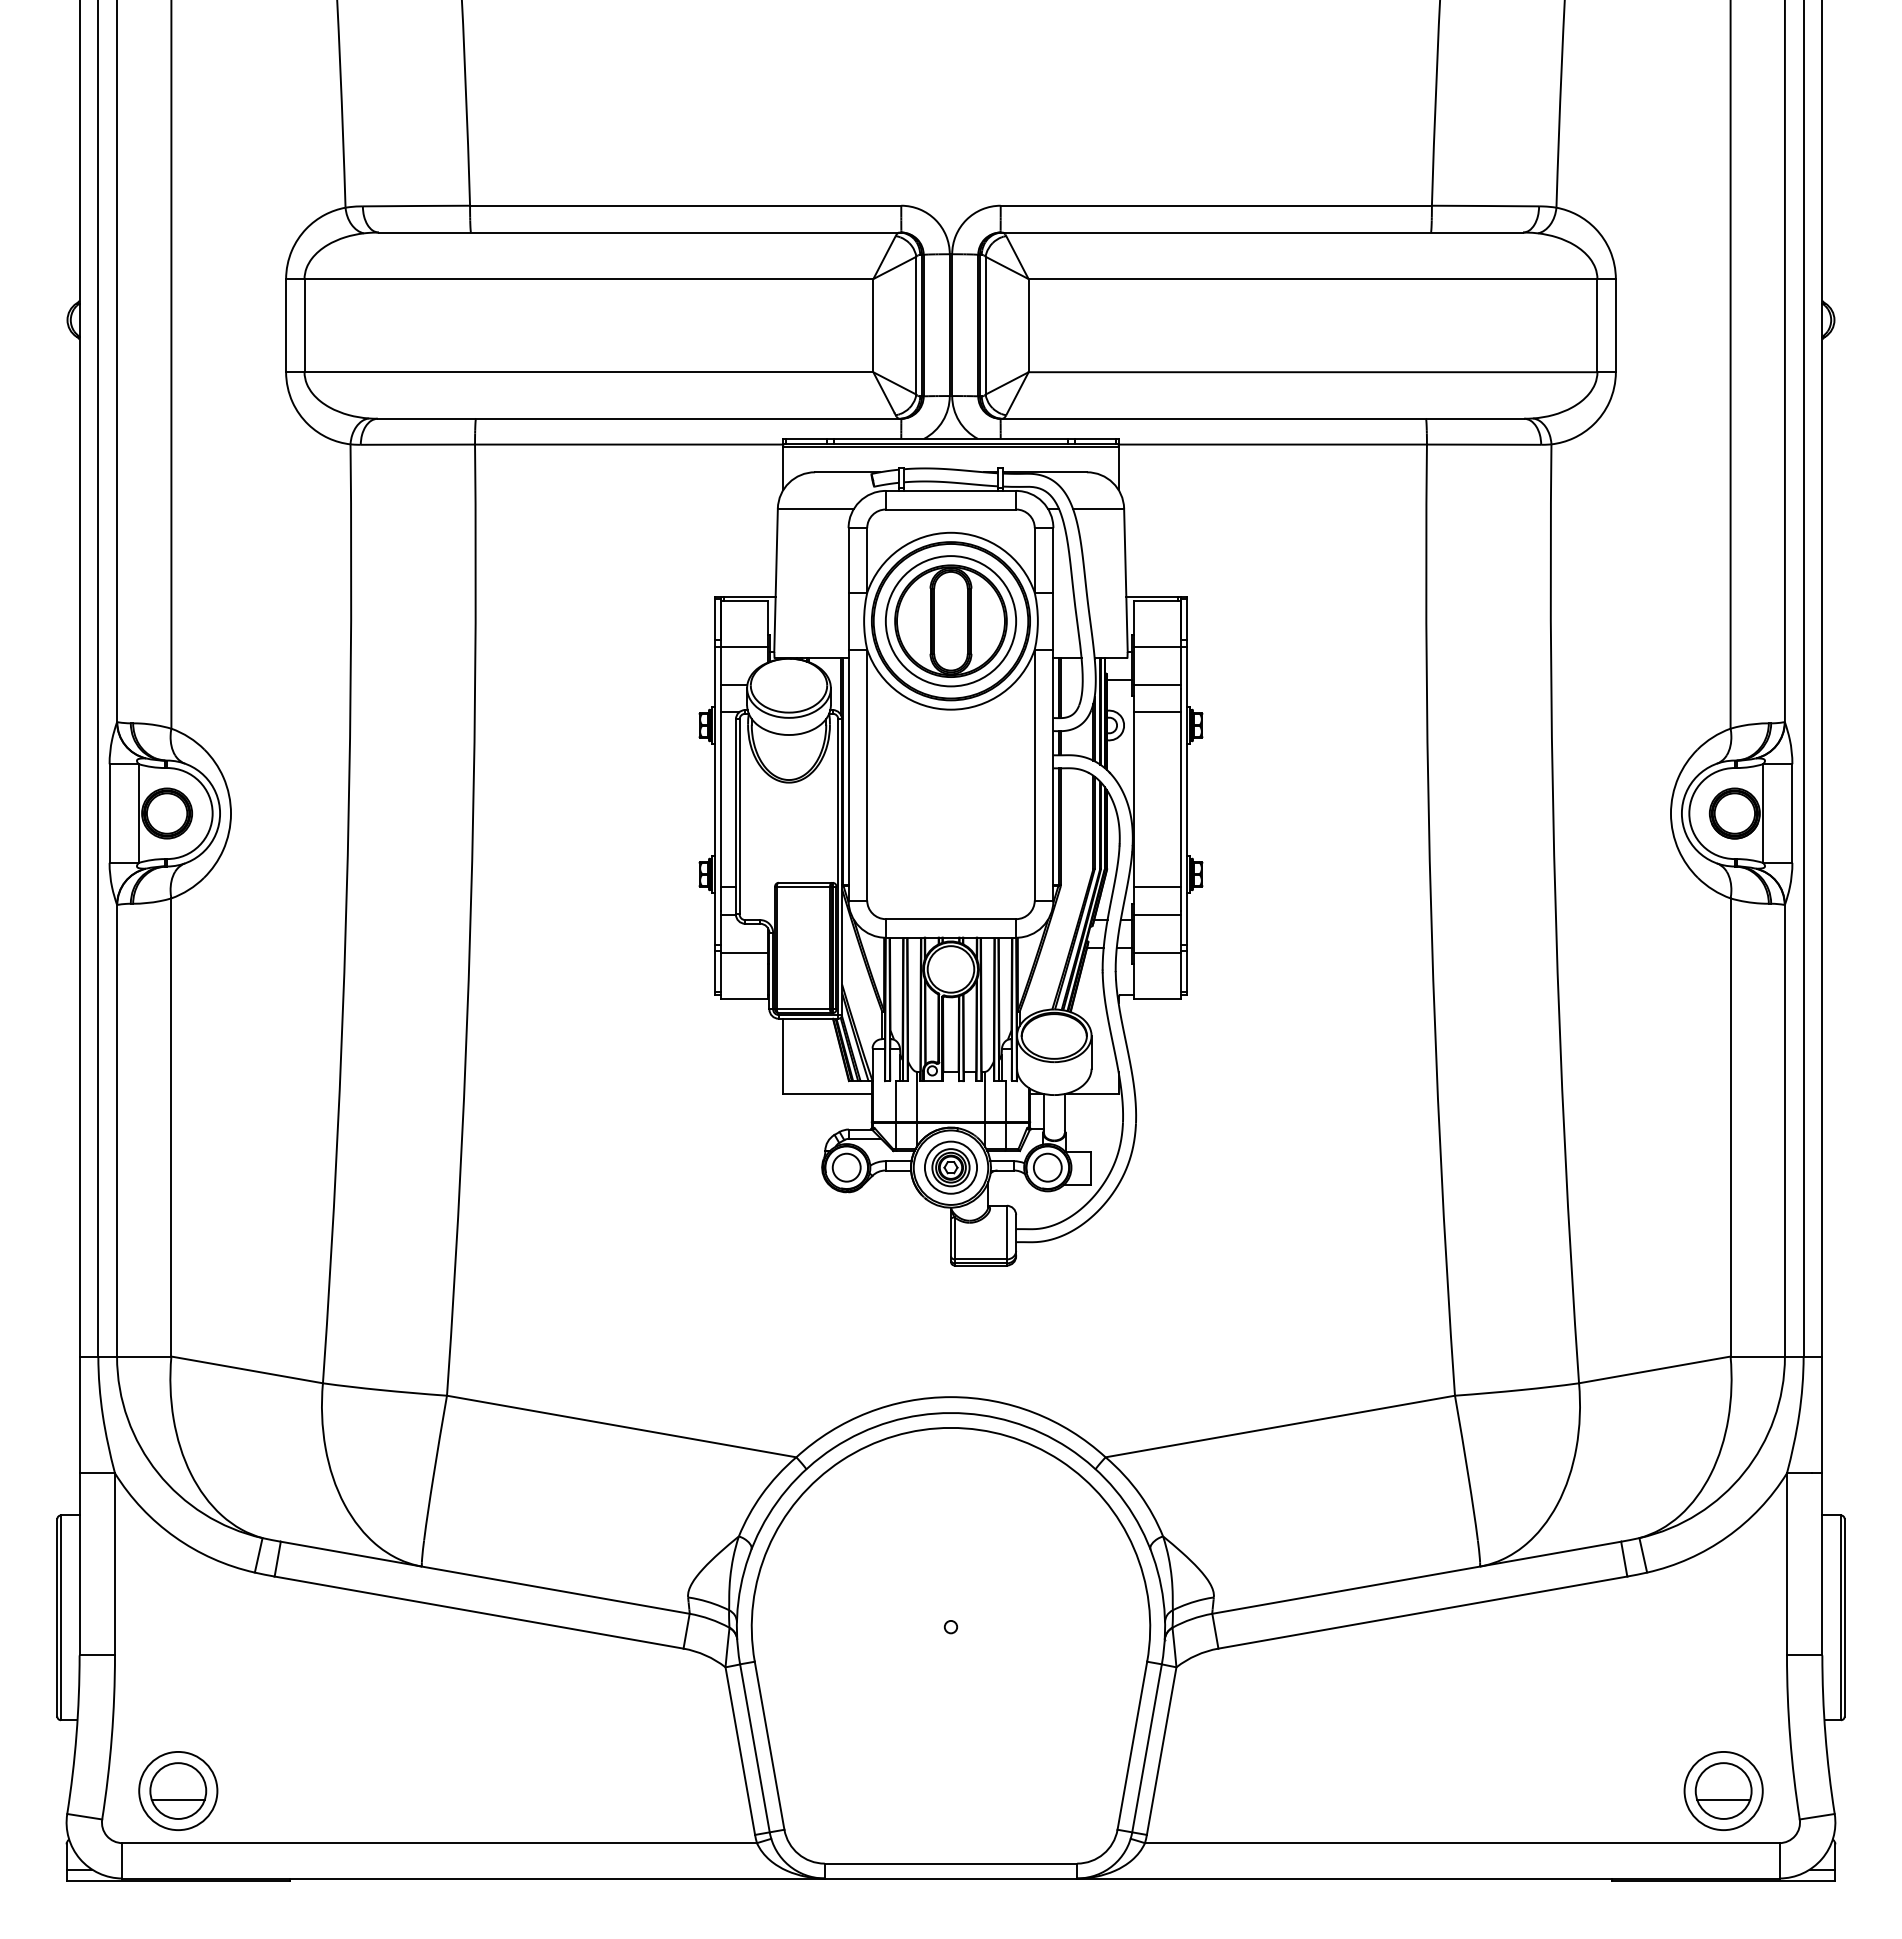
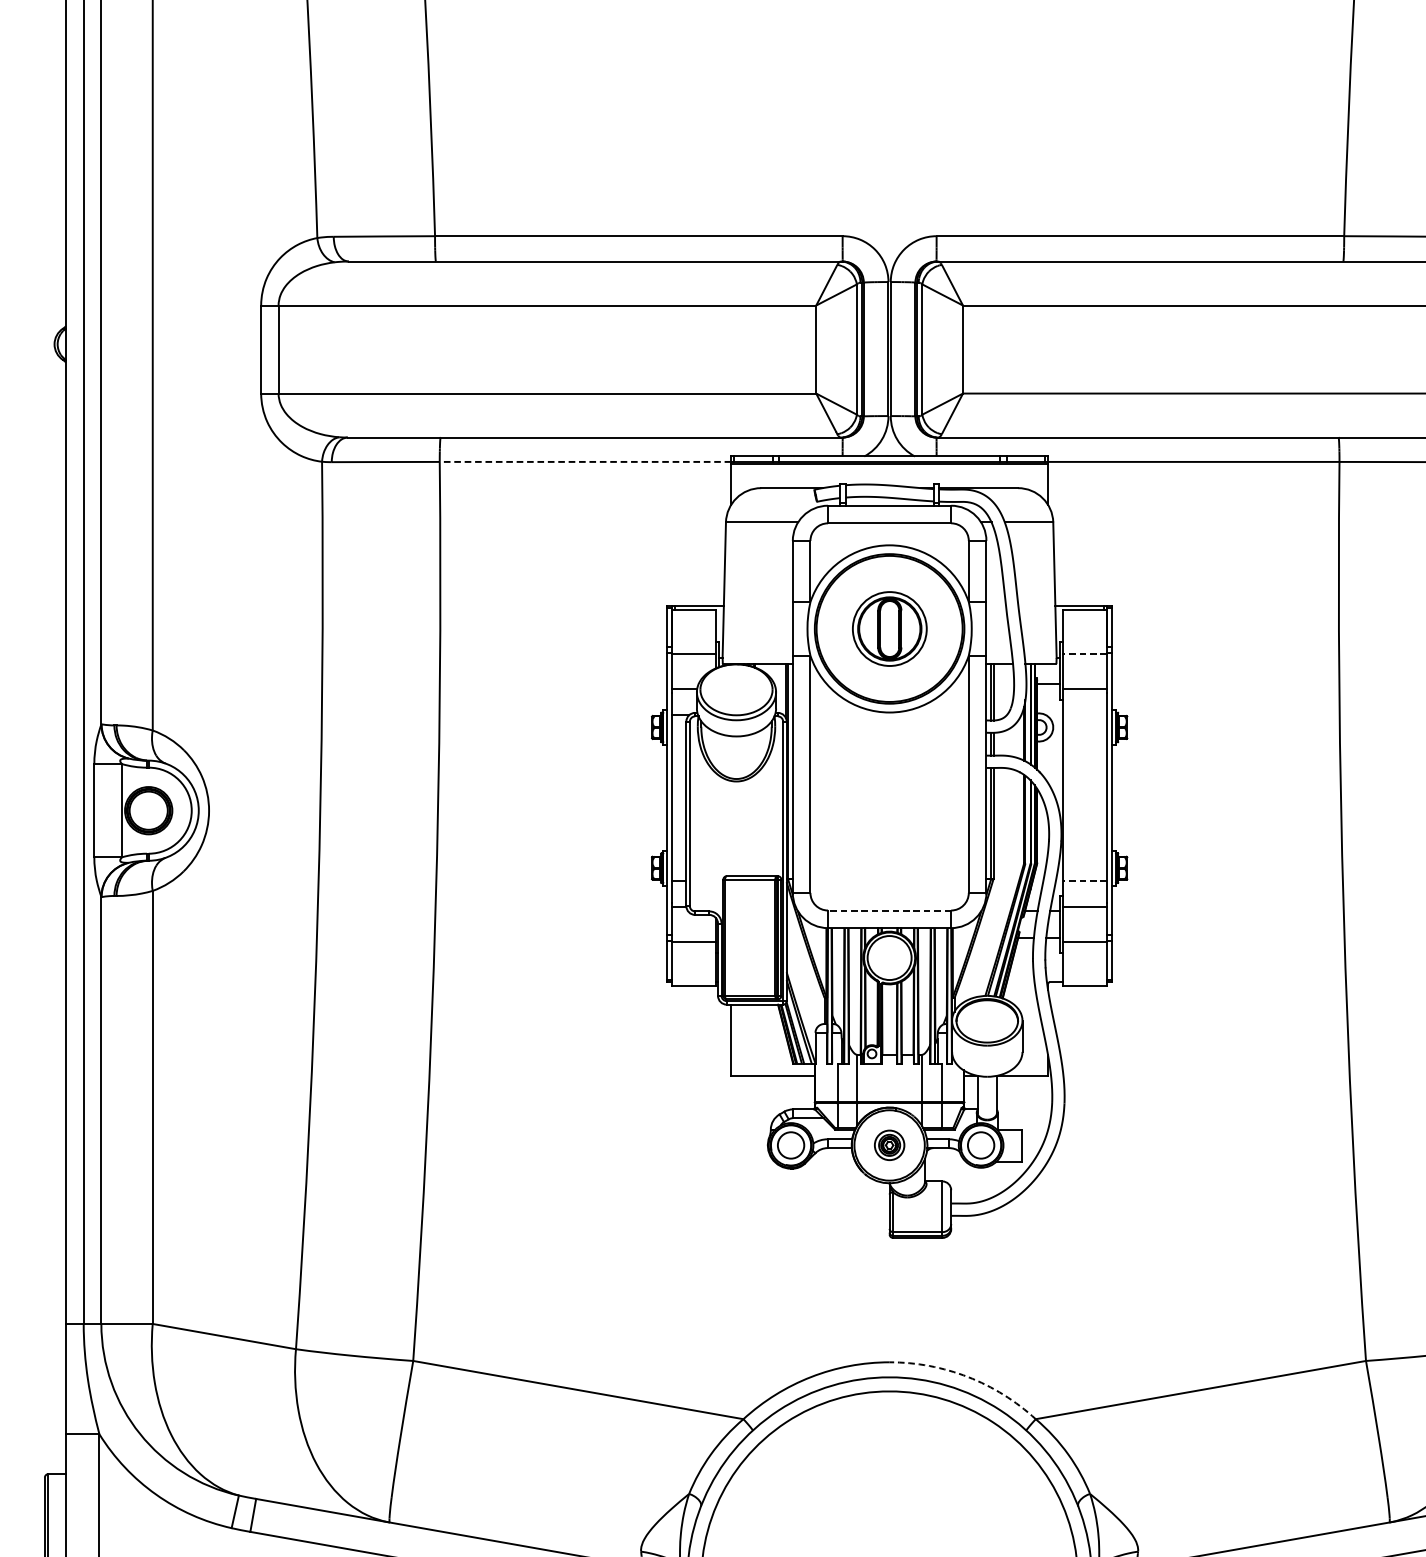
line: (628, 444) -> (584, 461), solid -> dashed
part: (951, 621) -> (890, 629), size x0.6
line: (1157, 647) -> (1084, 653), solid -> dashed
line: (1157, 712) -> (1084, 715), removed
line: (1157, 887) -> (1084, 880), solid -> dashed
line: (950, 919) -> (889, 910), solid -> dashed
part: (950, 1167) -> (889, 1145), size x0.6
arc: (1033, 1412) -> (967, 1376), solid -> dashed

